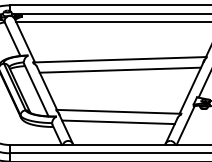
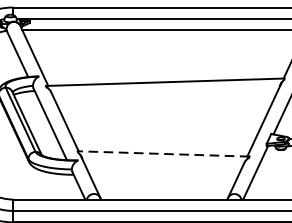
line: (120, 69) -> (165, 95), removed
line: (118, 111) -> (163, 153), solid -> dashed
line: (118, 122) -> (163, 168), removed

